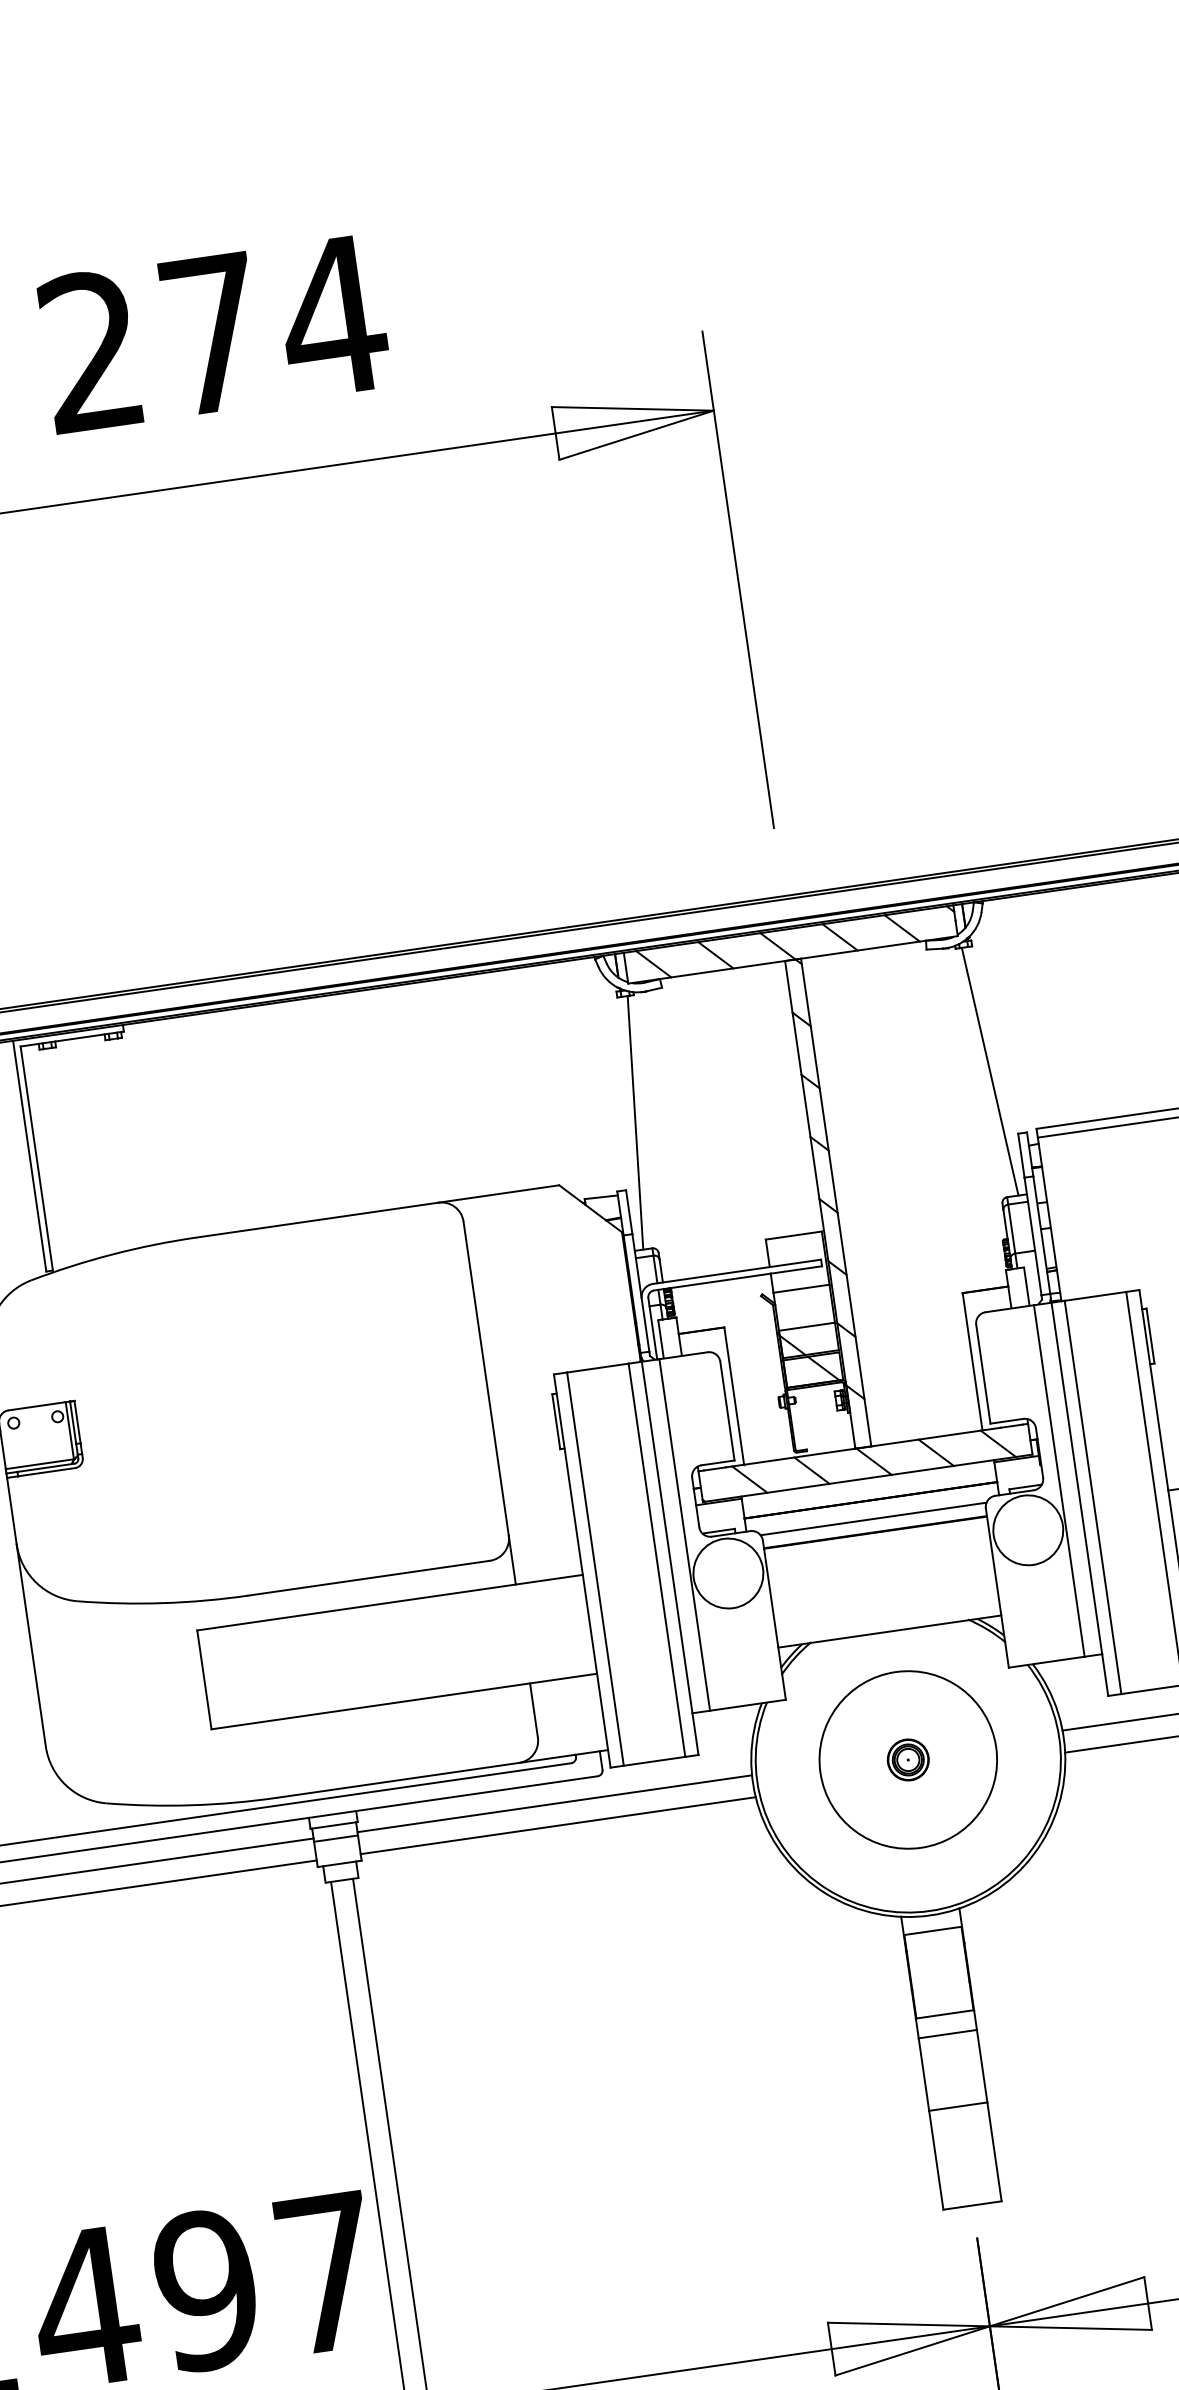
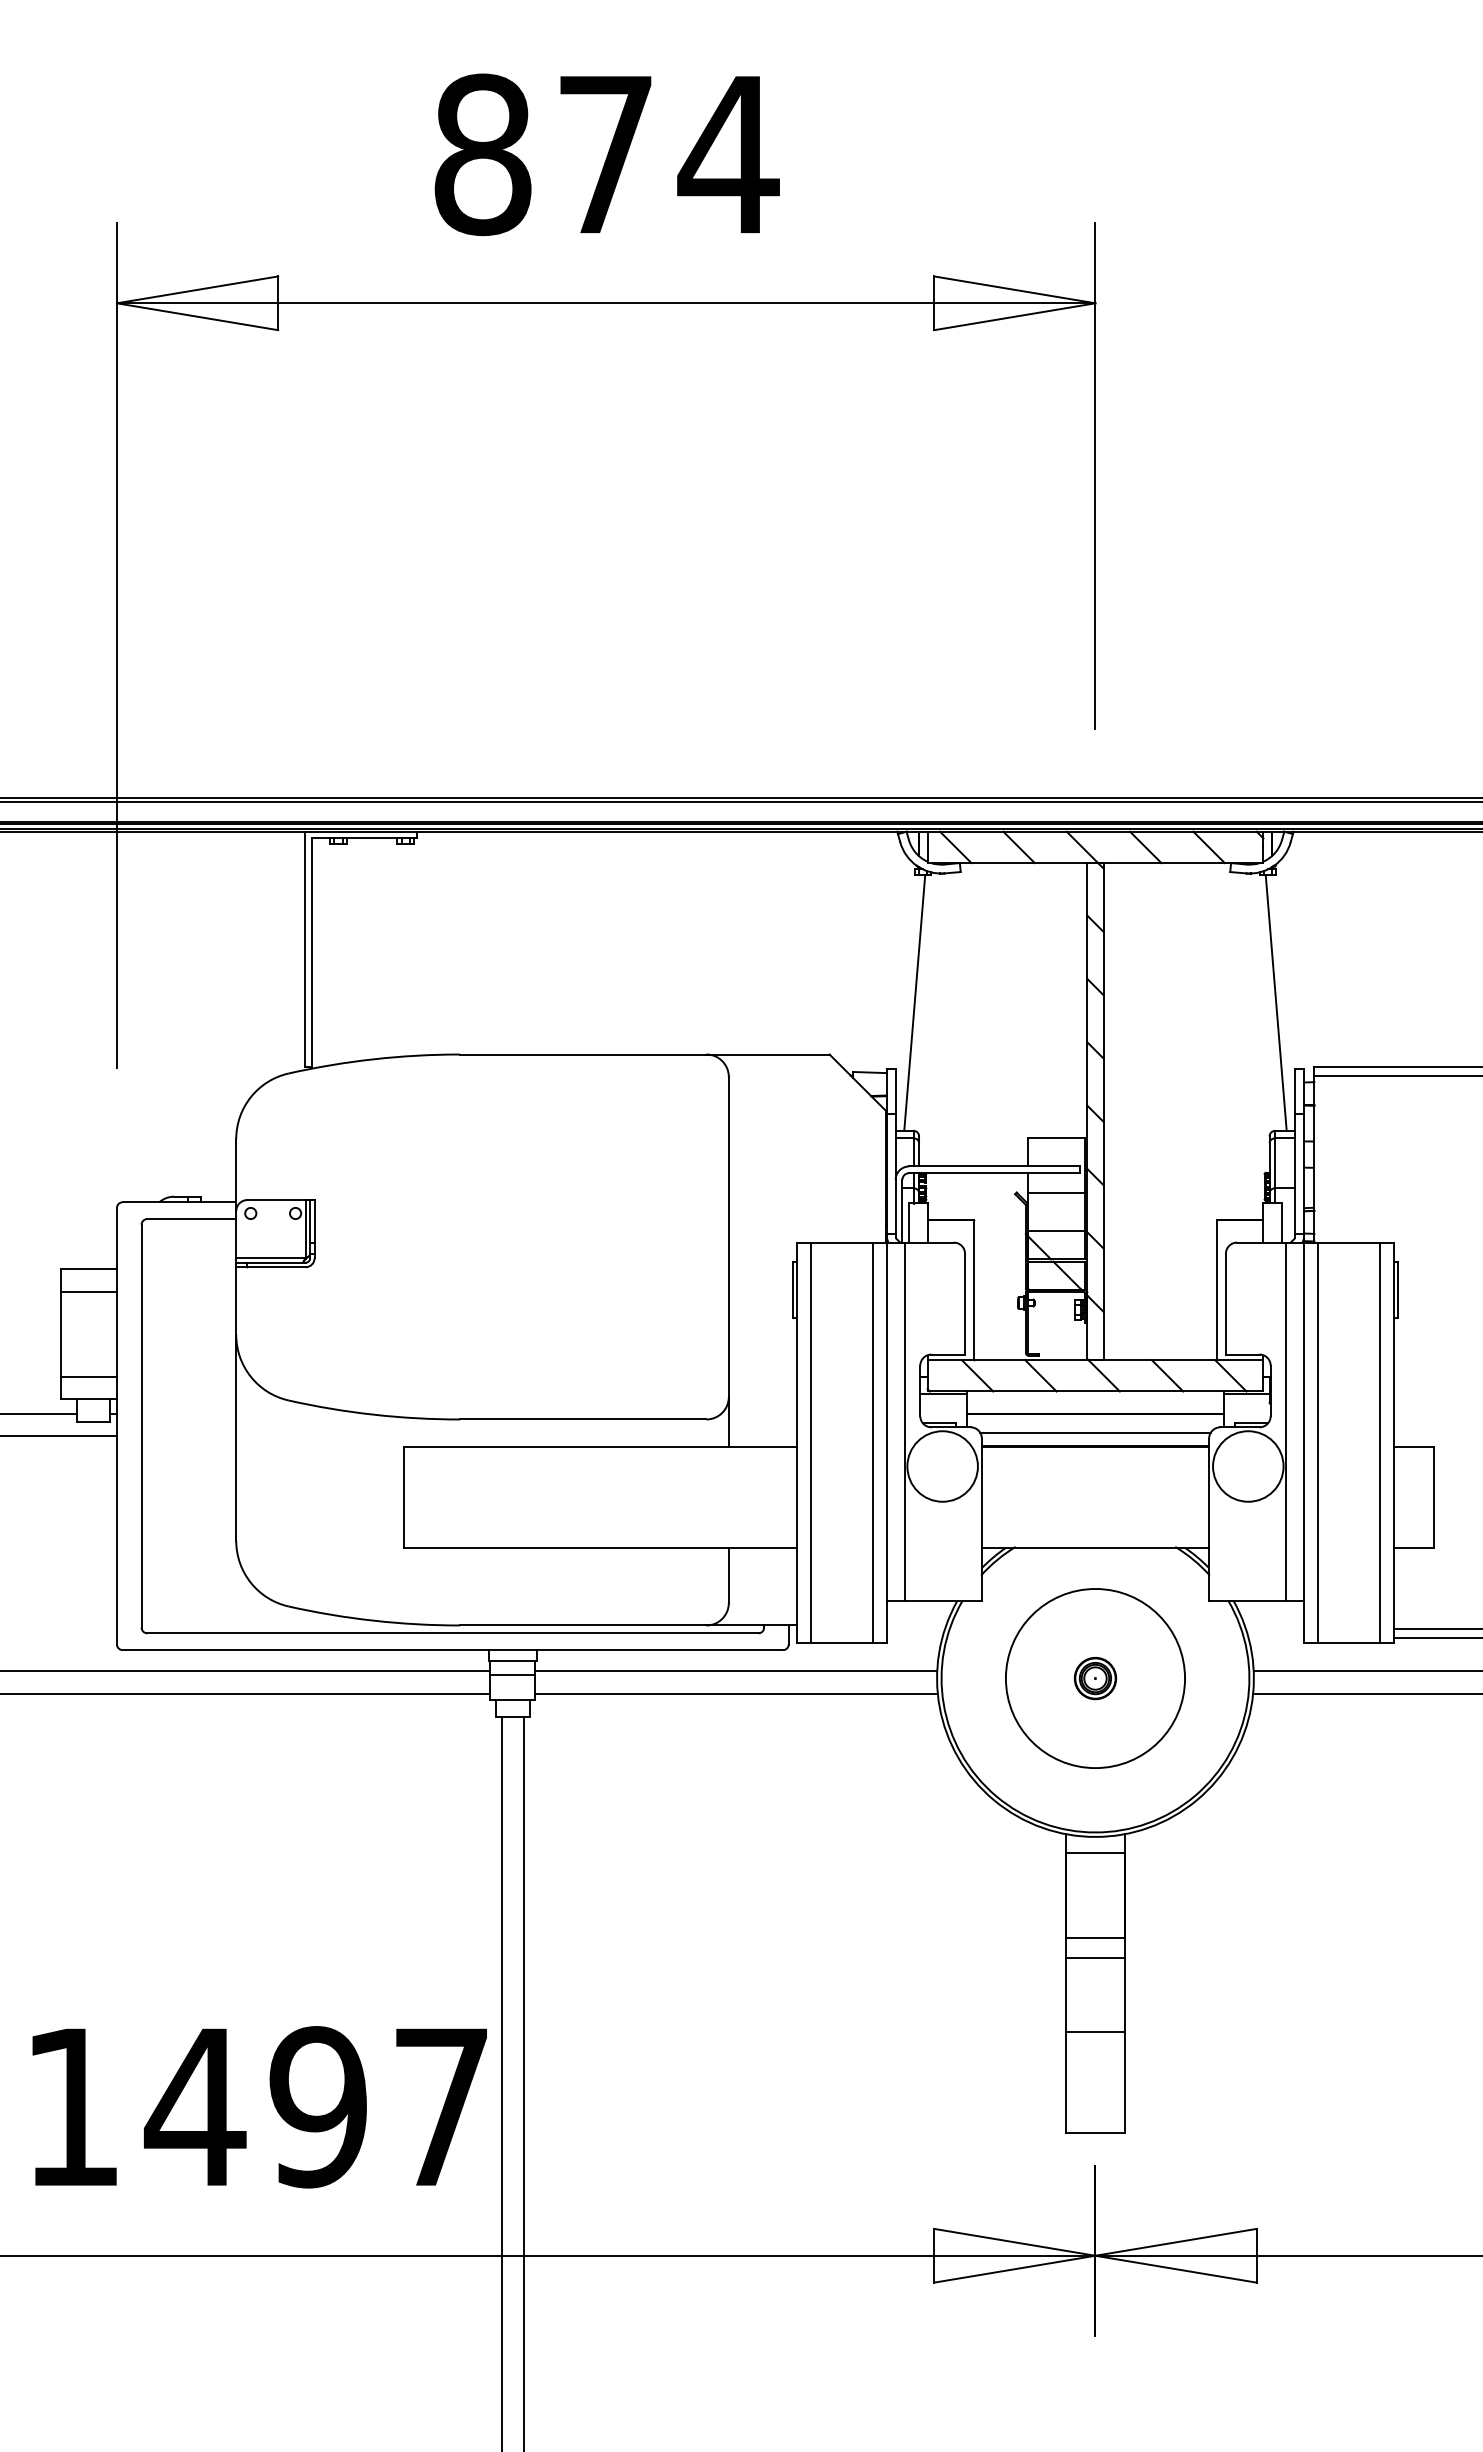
text: (91, 351) -> (482, 154), 274 -> 874

